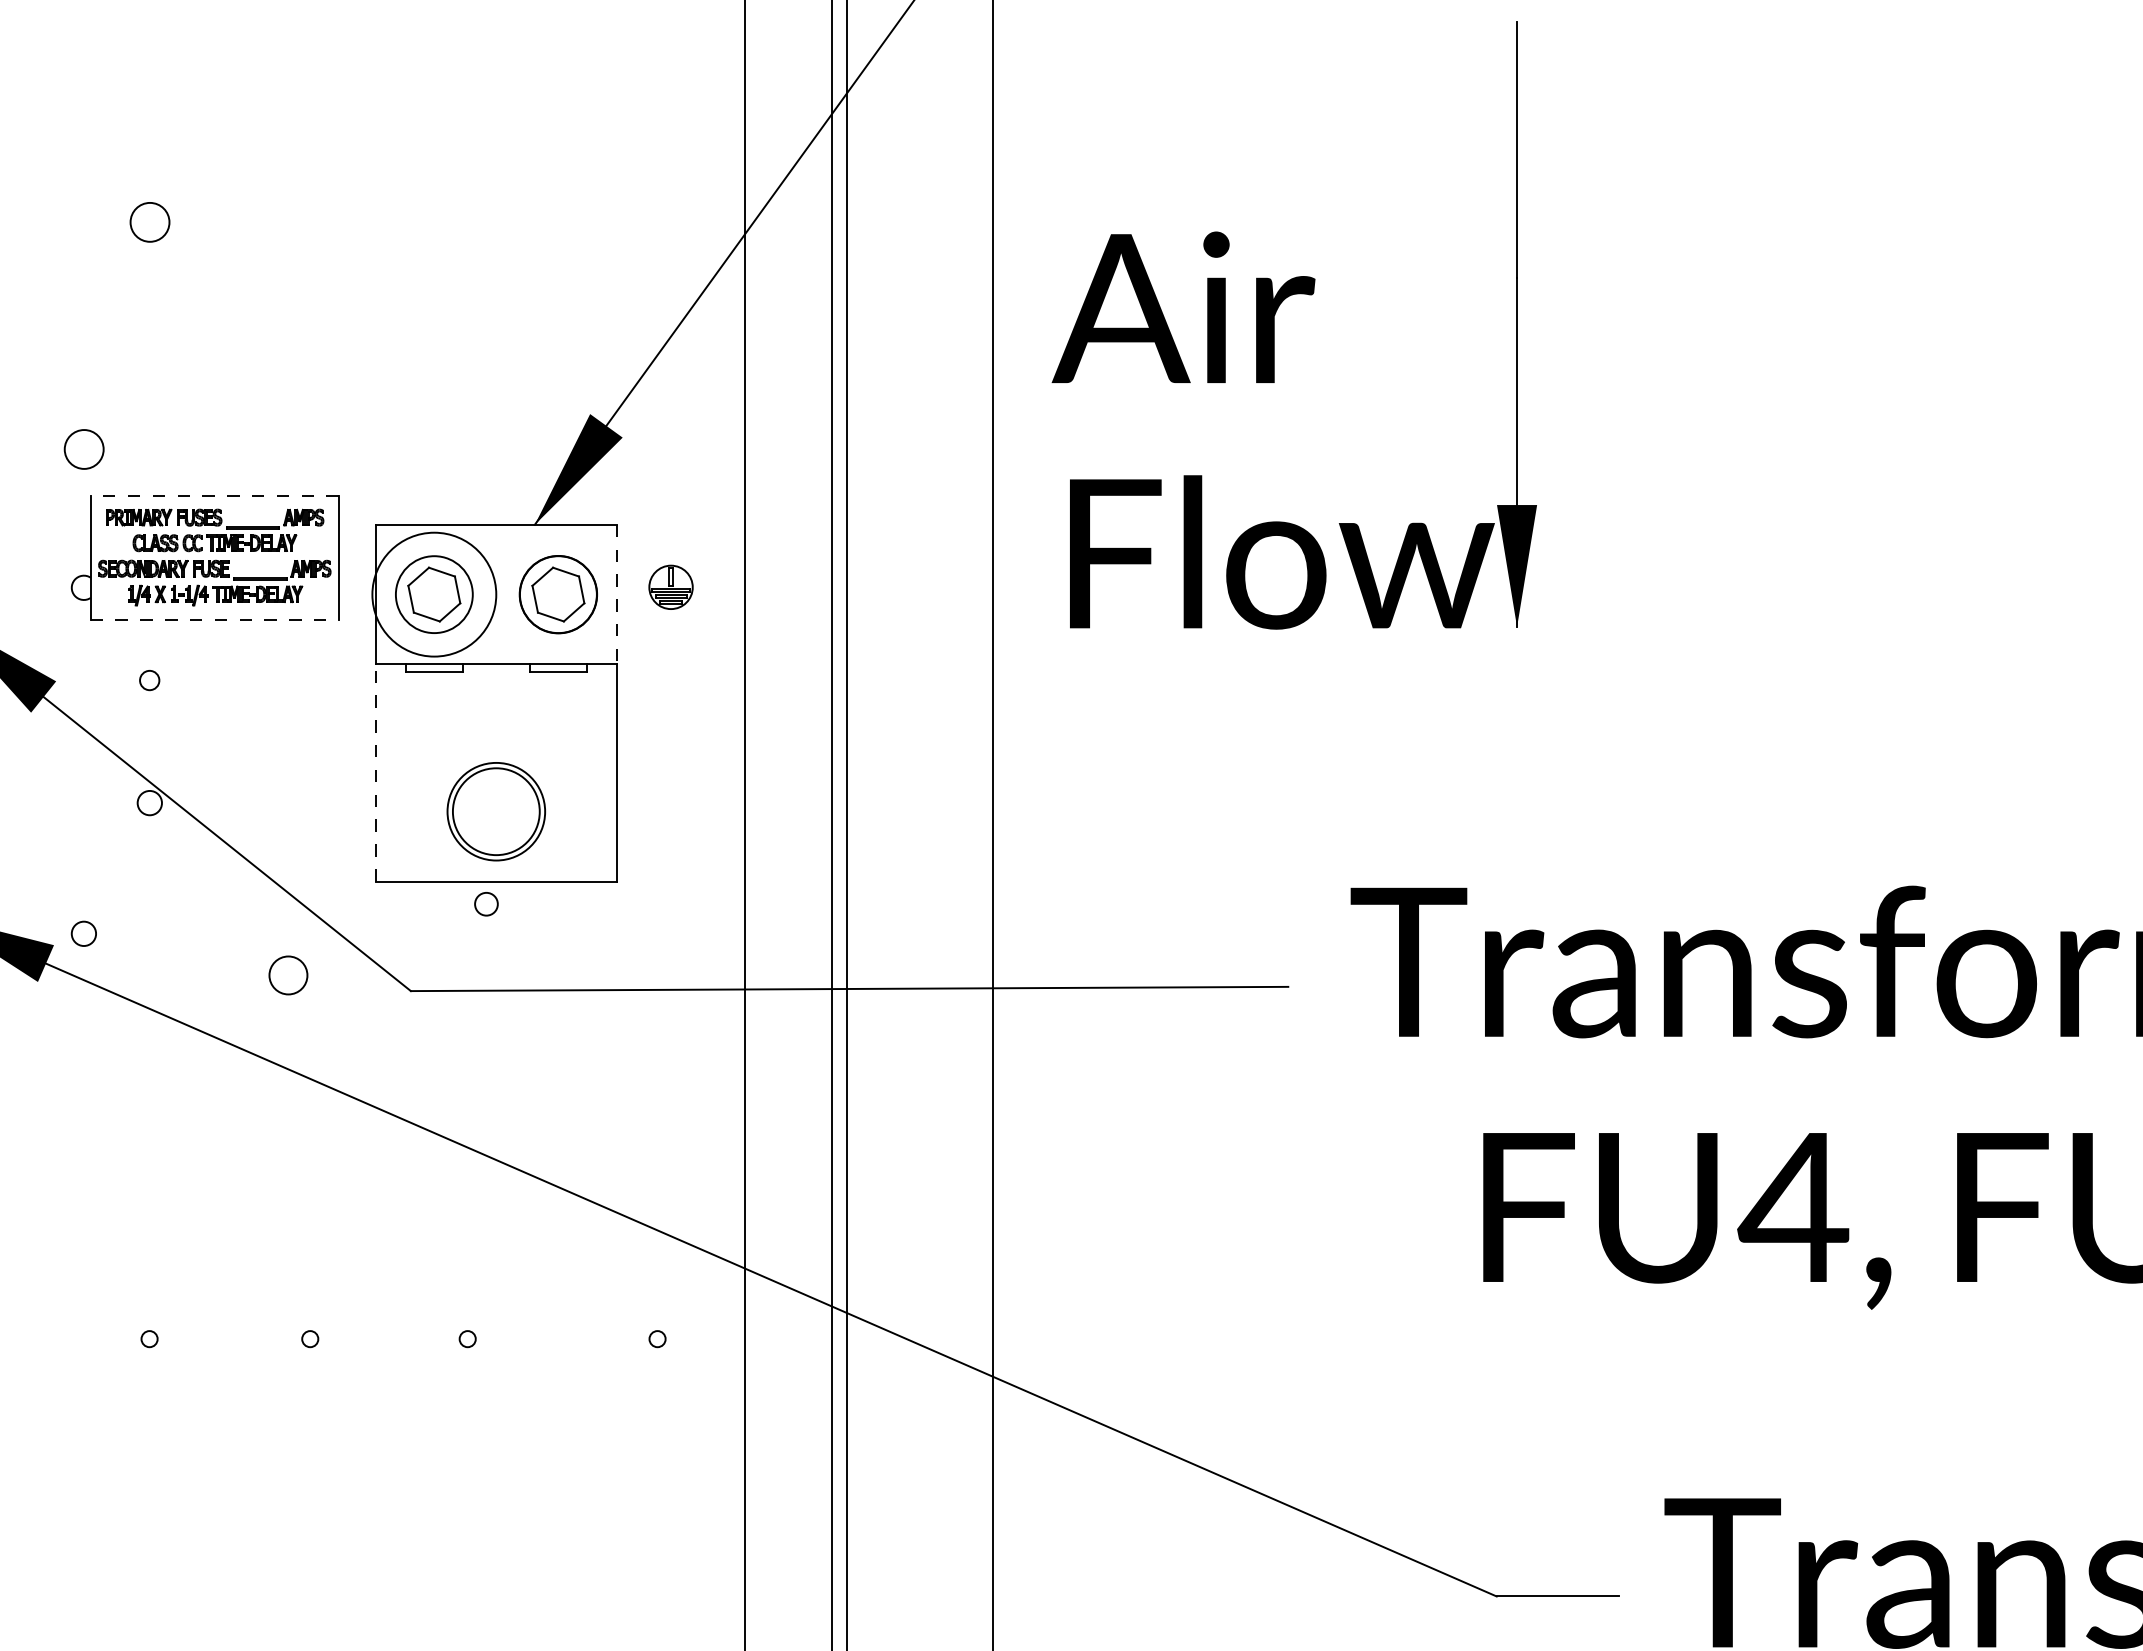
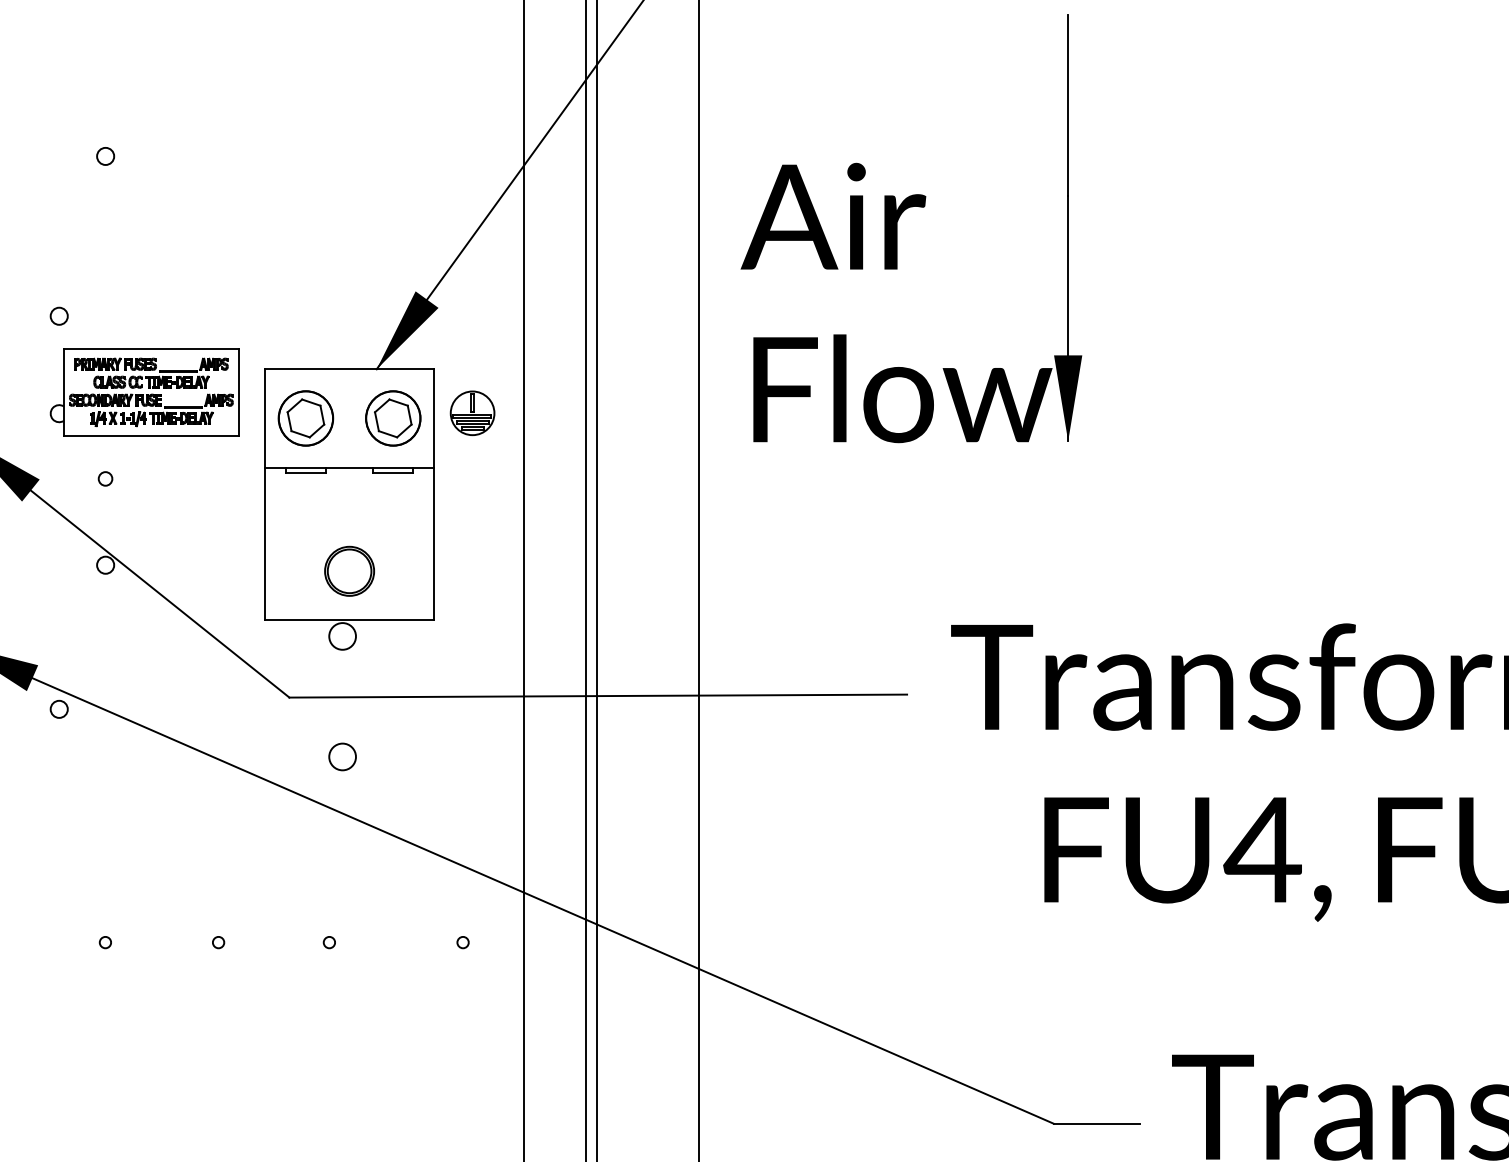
circle: (149, 222) -> (105, 156), size x0.62
circle: (83, 449) -> (58, 316), size x0.62
line: (214, 495) -> (151, 348), dashed -> solid
part: (670, 587) -> (472, 413), size x1.43
circle: (434, 594) -> (306, 418), size x0.62
line: (616, 594) -> (434, 418), dashed -> solid
line: (215, 619) -> (151, 435), dashed -> solid
line: (376, 772) -> (265, 543), dashed -> solid
part: (496, 811) -> (349, 571), size x0.71
circle: (486, 904) -> (342, 636), size x1.67
circle: (83, 933) -> (58, 709), moved
circle: (288, 975) -> (342, 757), moved

